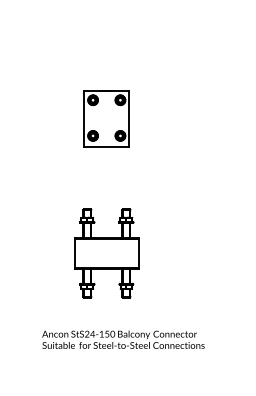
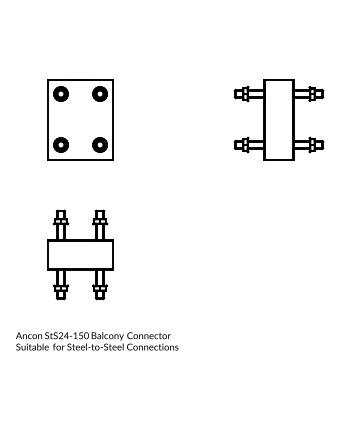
part: (106, 117) -> (80, 119), size x1.43

